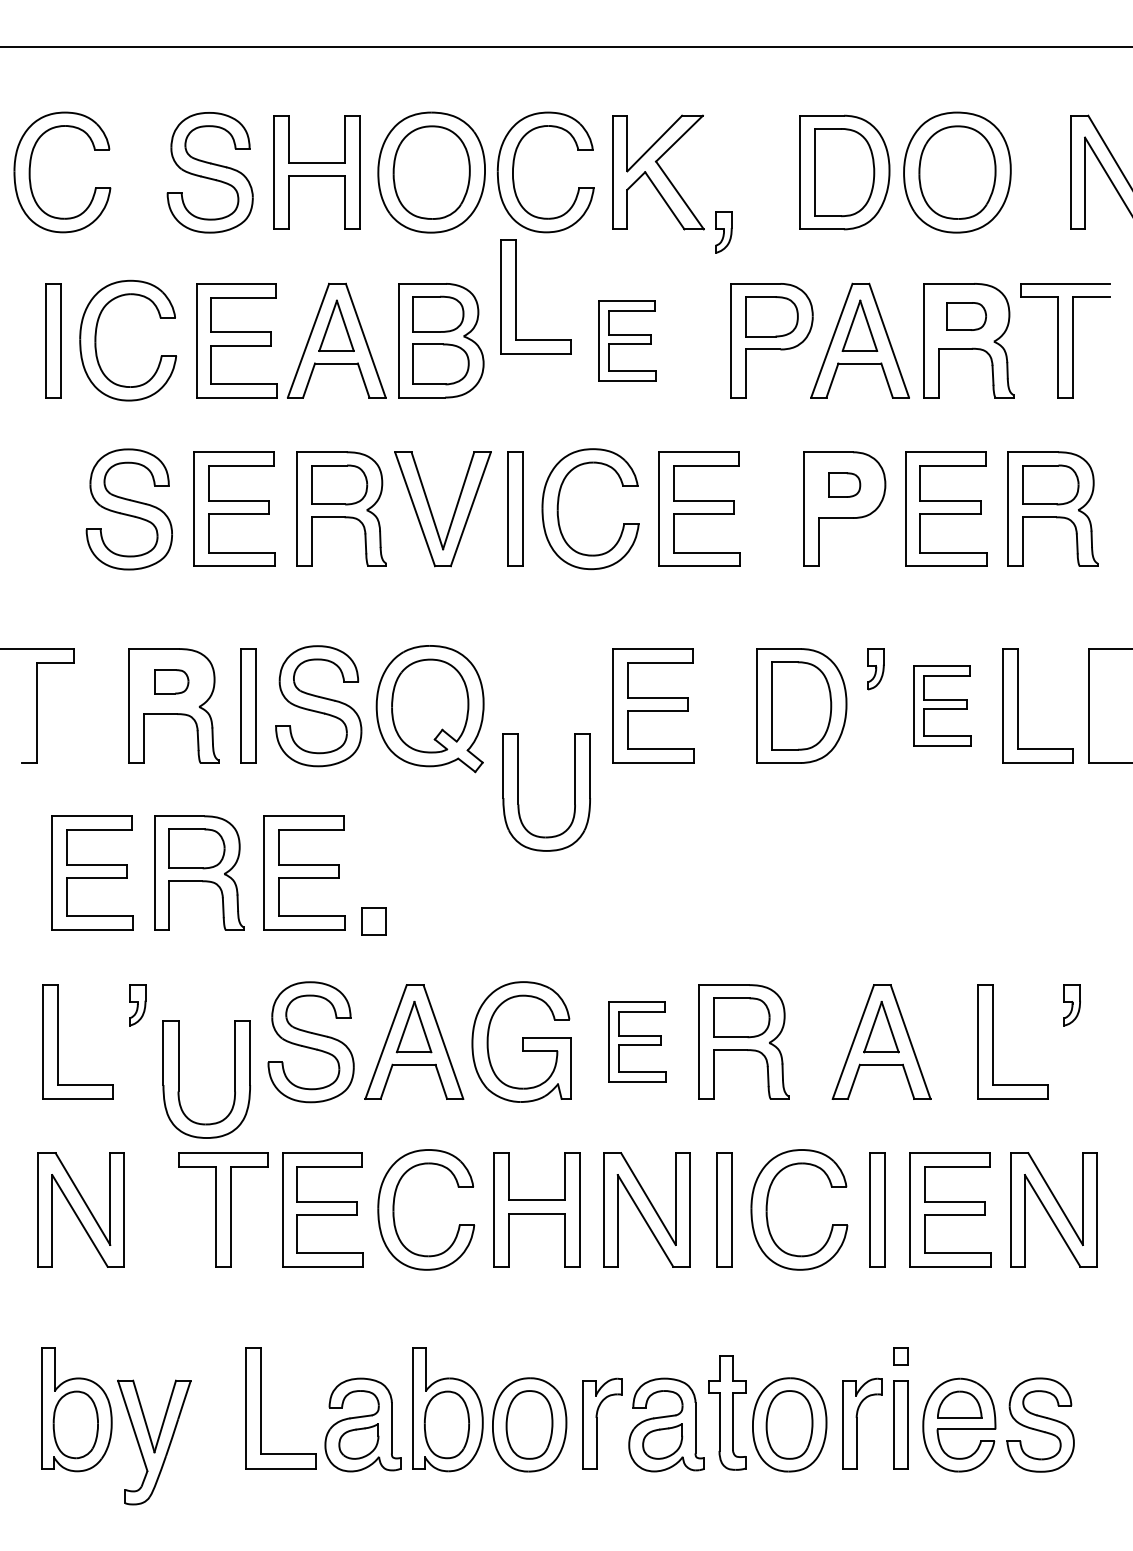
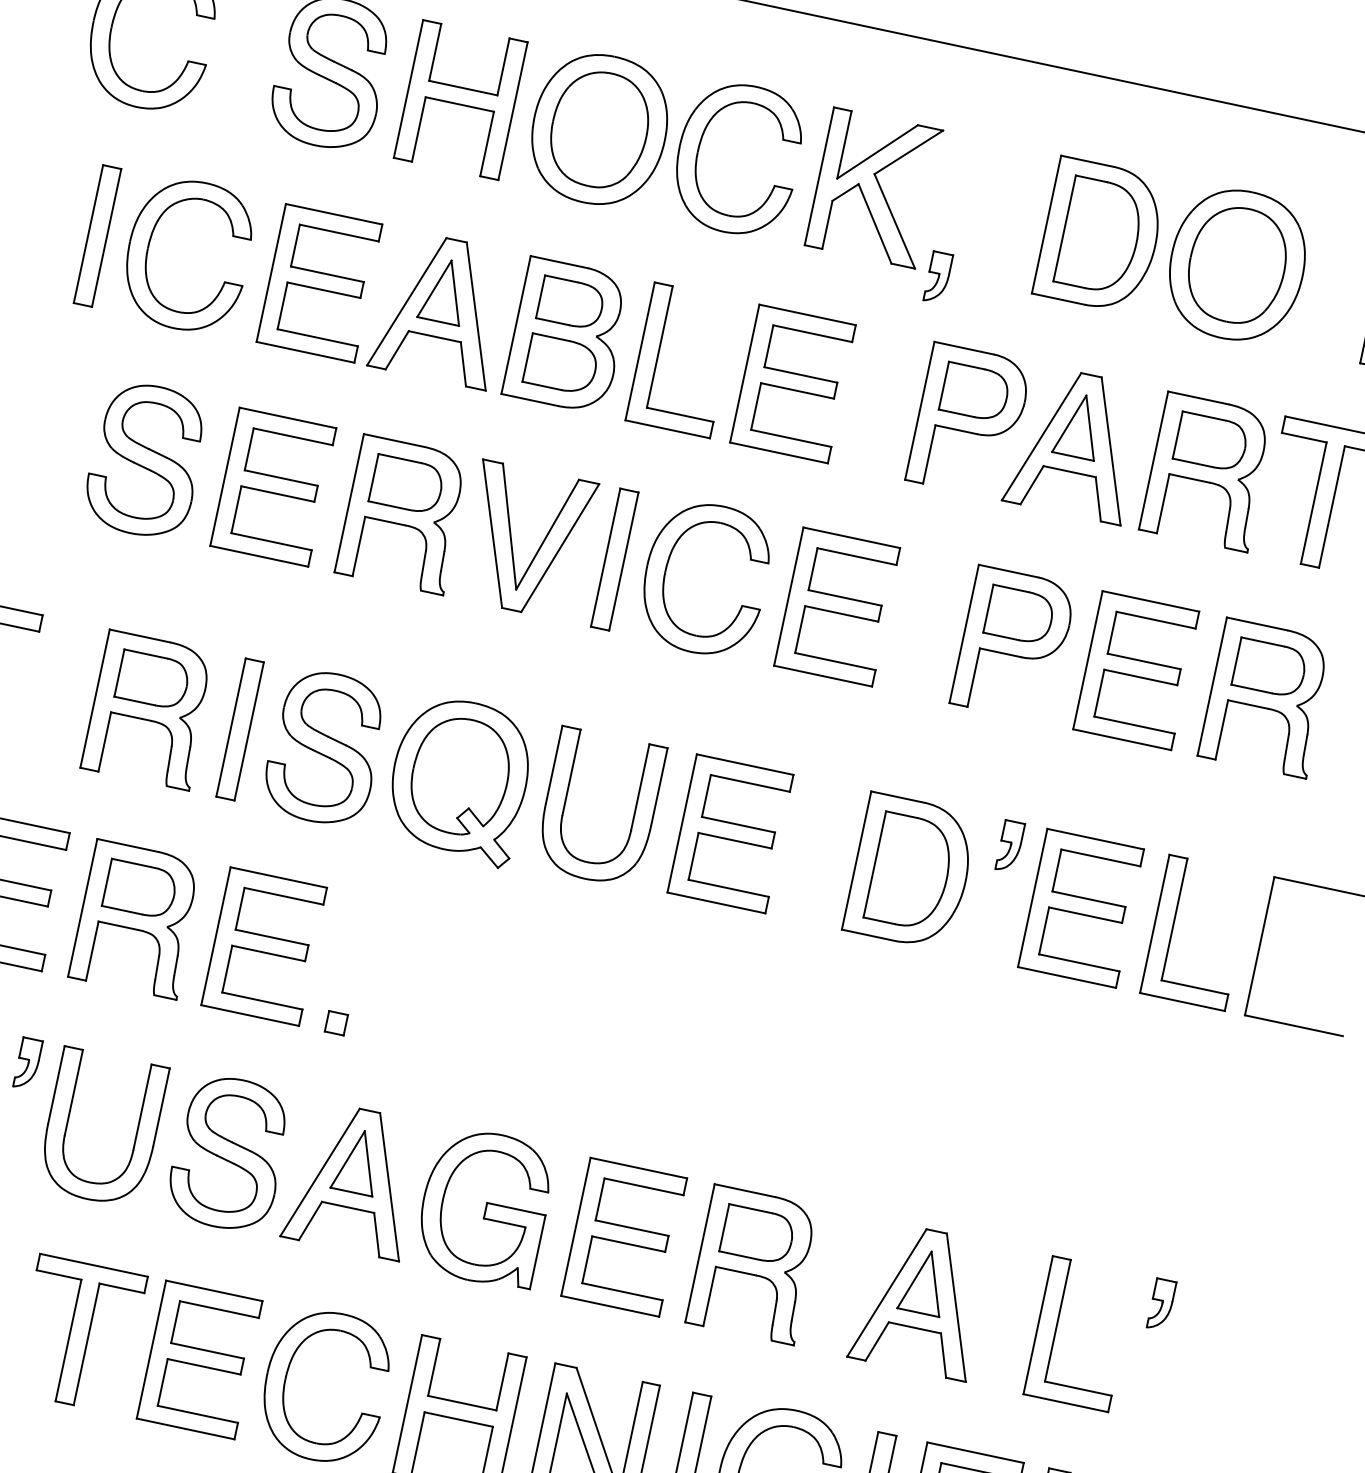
part: (516, 296) -> (659, 355), moved
part: (966, 316) -> (1211, 442), size x1.43
part: (627, 340) -> (793, 383), size x1.43
part: (844, 484) -> (1019, 614), size x1.67
part: (171, 681) -> (152, 679), size x1.67
part: (942, 705) -> (1081, 907), size x1.43
part: (518, 792) -> (565, 800), moved
part: (373, 921) -> (335, 1023), size x0.62
part: (637, 1041) -> (625, 1236), size x1.43
part: (179, 1079) -> (69, 1121), moved

